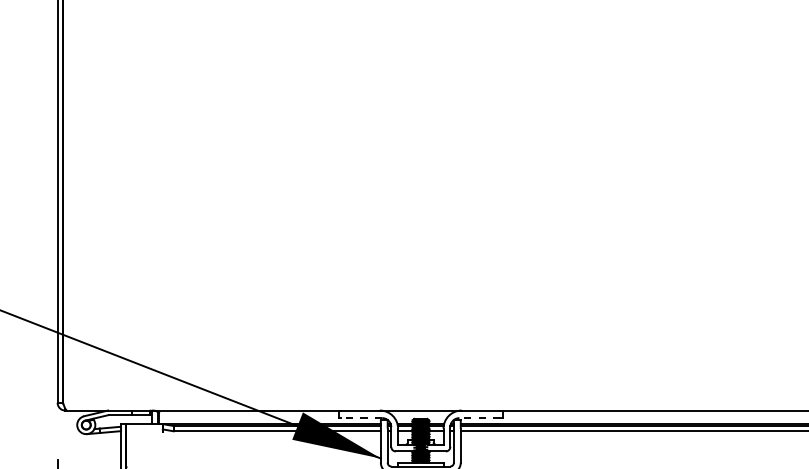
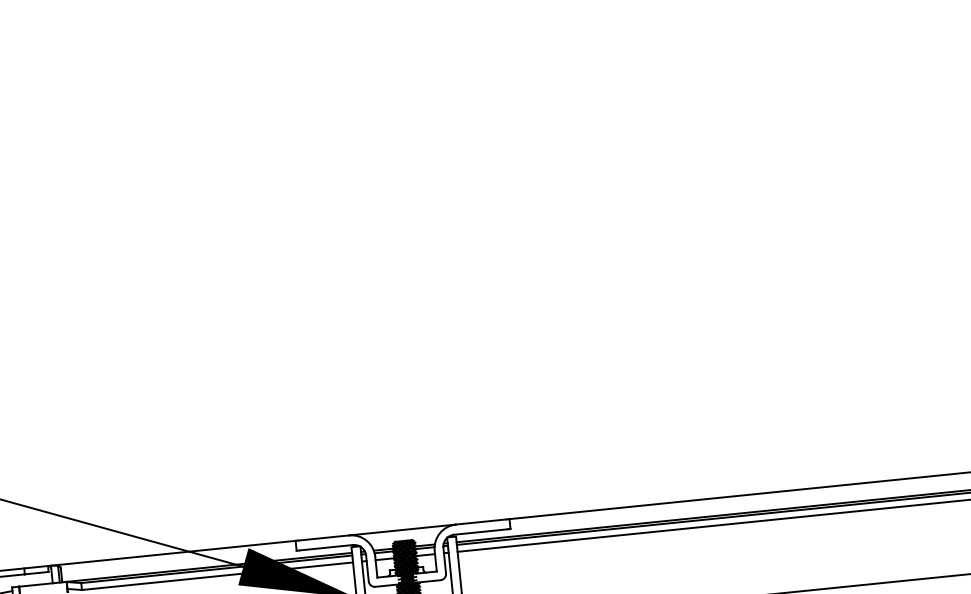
line: (361, 418) -> (326, 548), dashed -> solid
line: (479, 418) -> (480, 532), dashed -> solid

